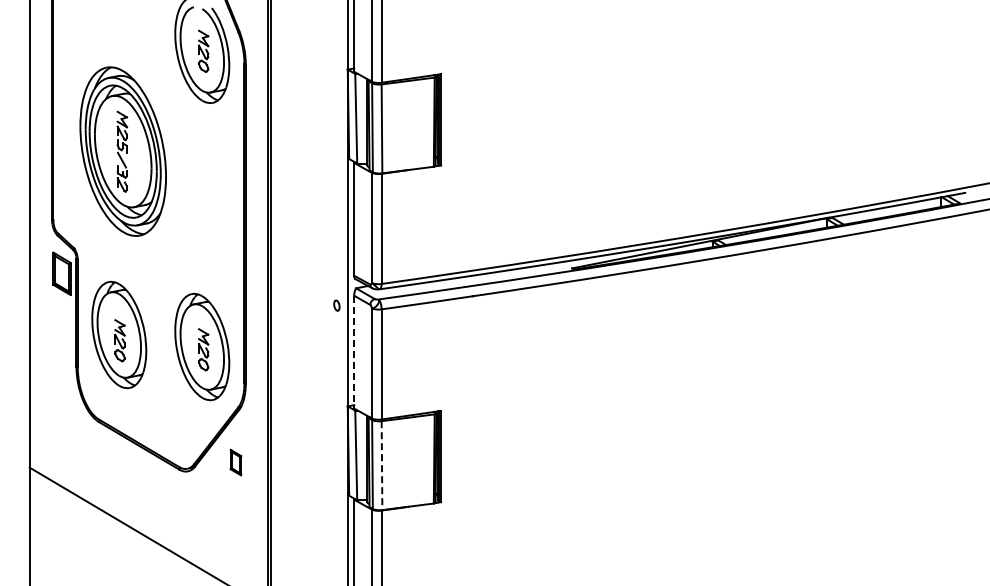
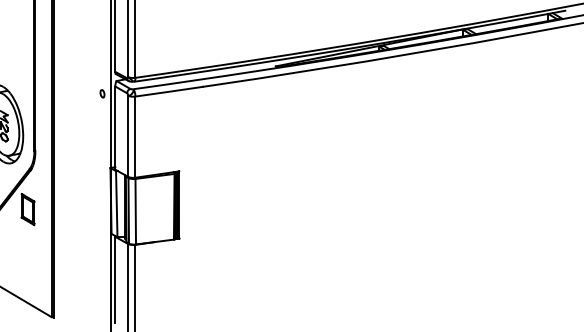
line: (354, 352) -> (115, 128), dashed -> solid
part: (235, 462) -> (27, 209), size x1.67
line: (382, 466) -> (136, 212), dashed -> solid

